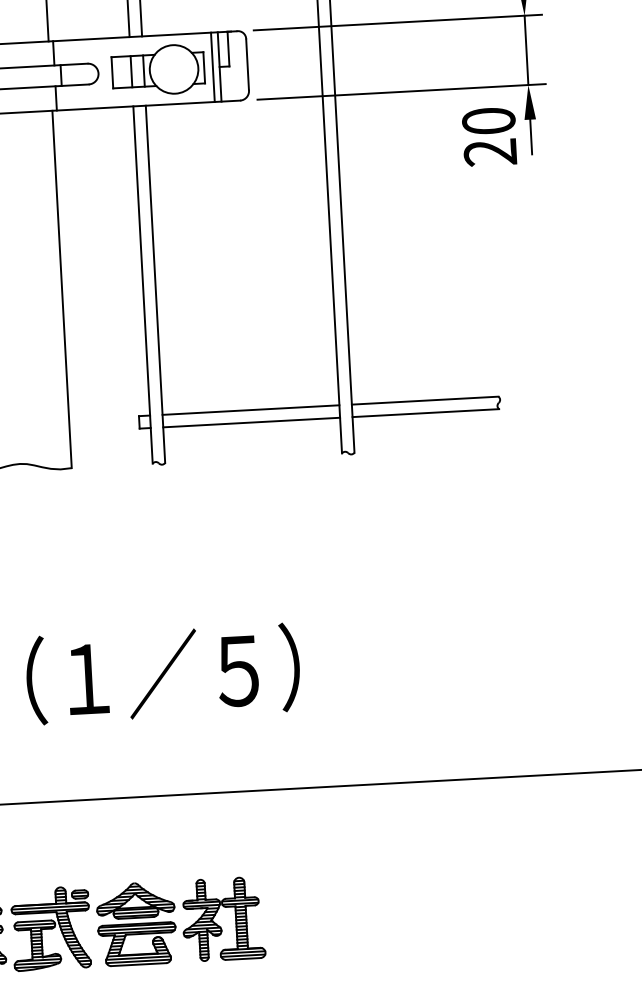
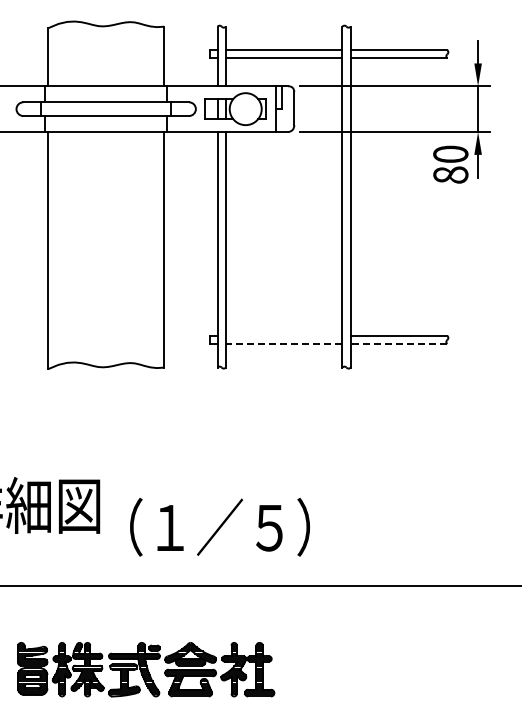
line: (213, 67) -> (271, 109), removed
text: (490, 151) -> (450, 174), 20 -> 80
line: (249, 409) -> (283, 335), removed
line: (425, 413) -> (398, 344), solid -> dashed
line: (250, 423) -> (283, 344), solid -> dashed
text: (162, 674) -> (219, 527), moved

